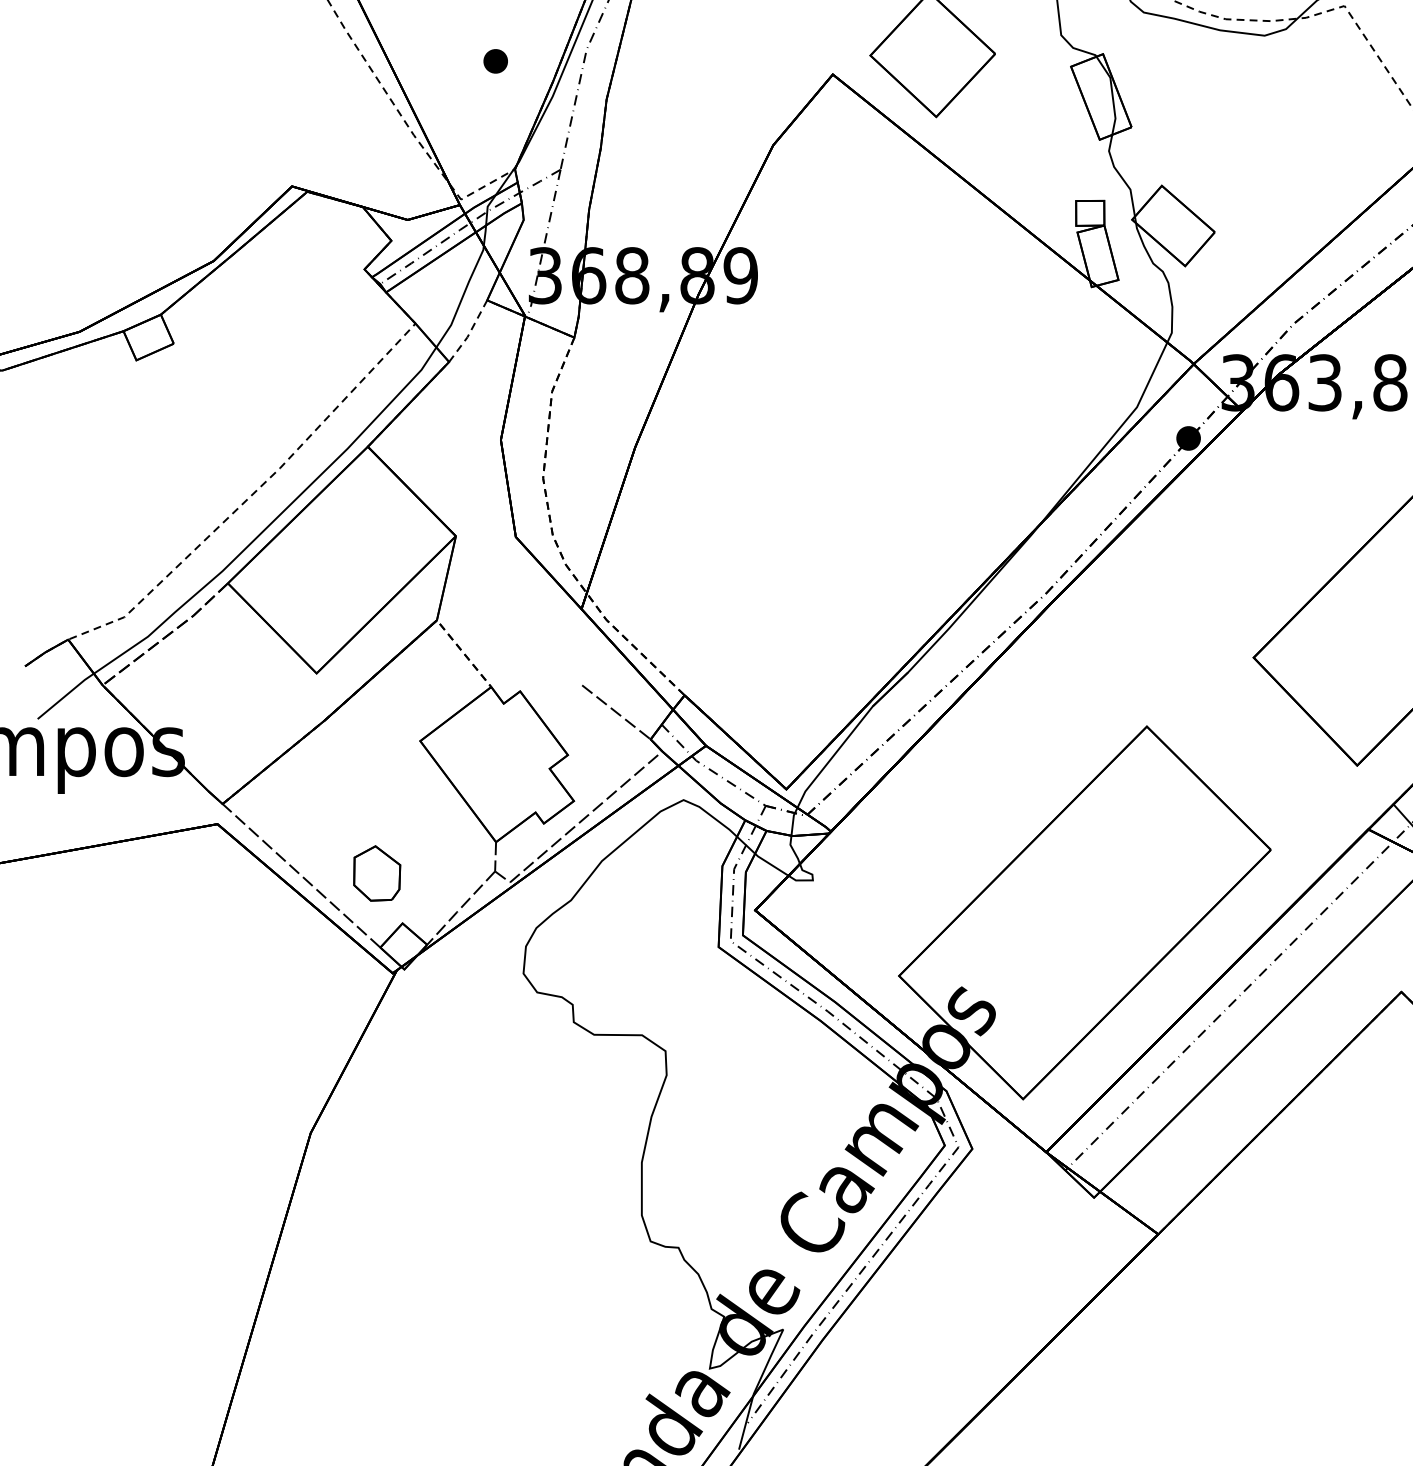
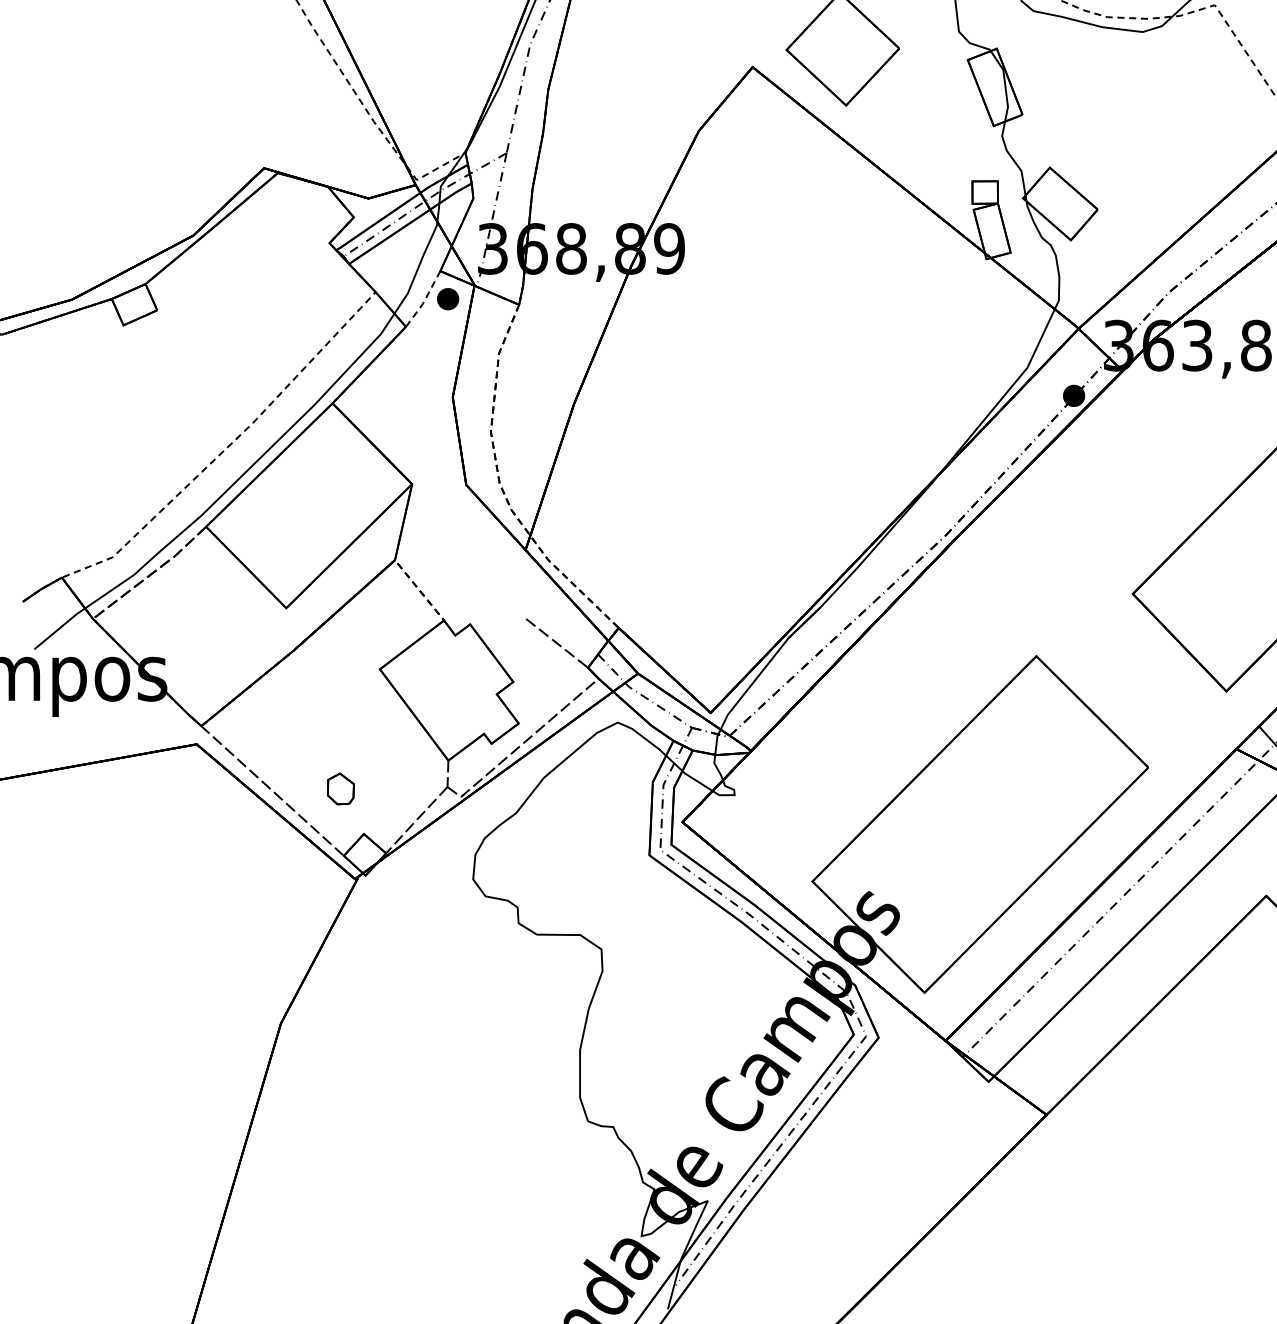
part: (495, 61) -> (447, 299), moved
part: (376, 873) -> (340, 788), size x0.62

